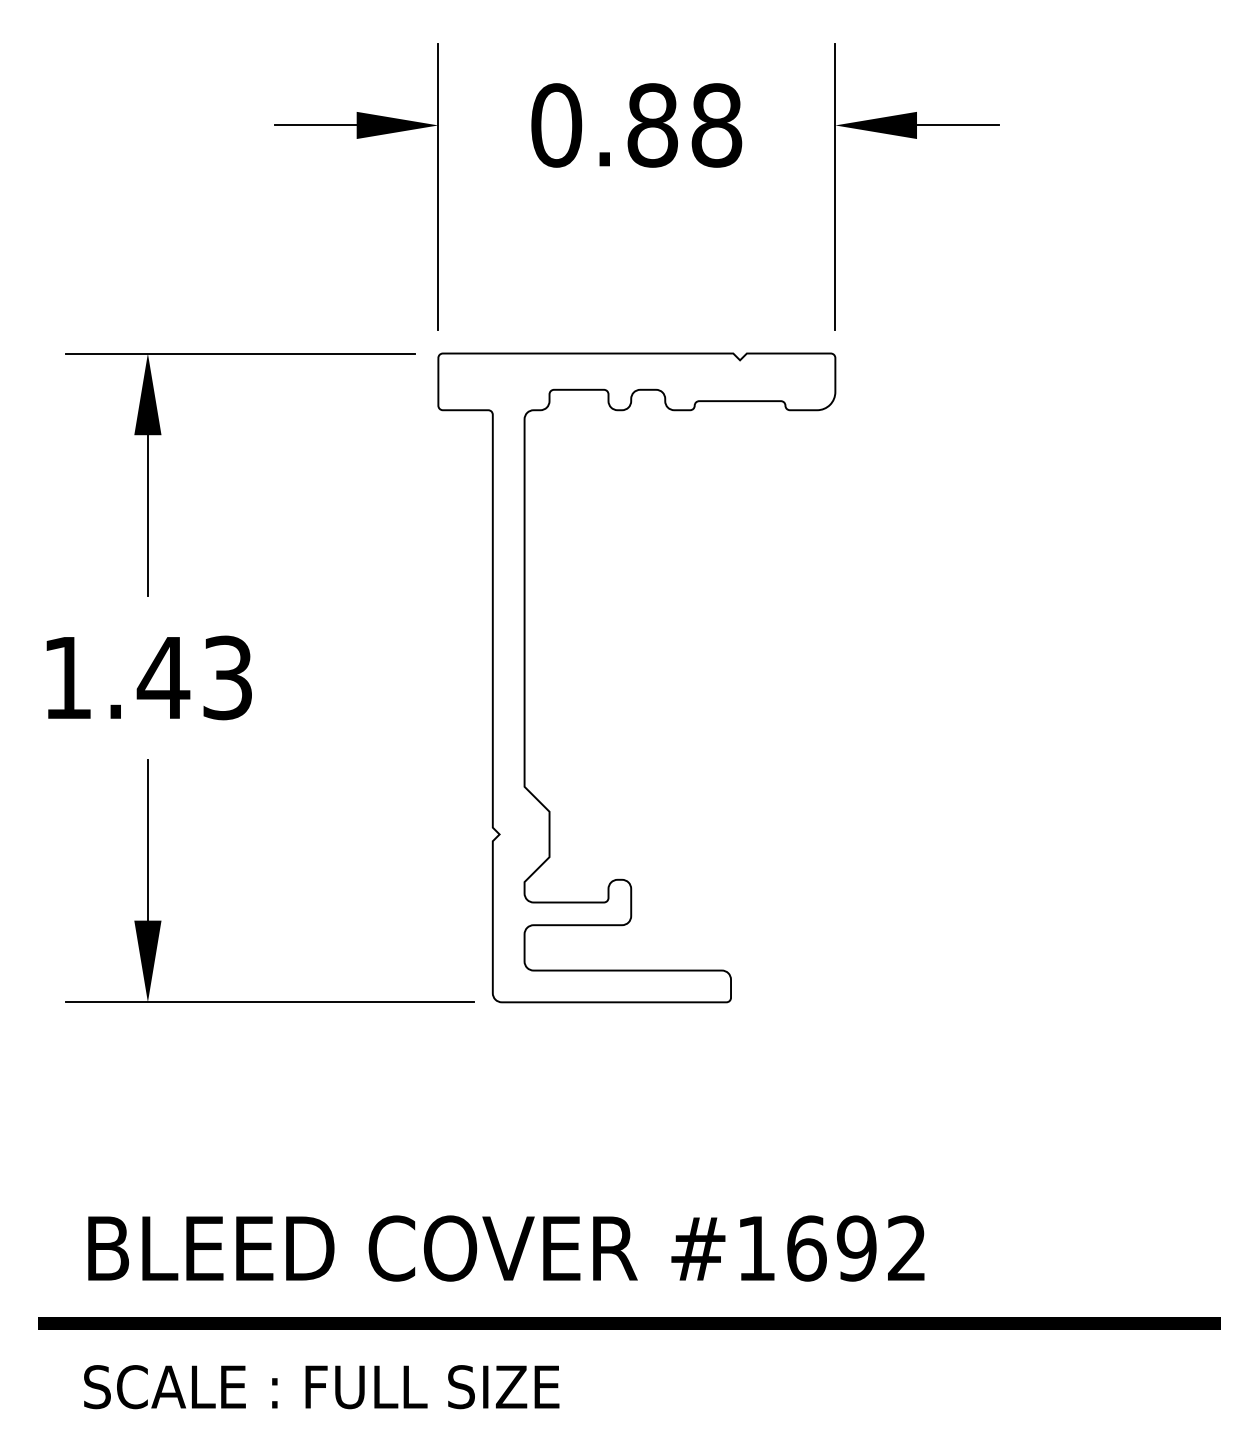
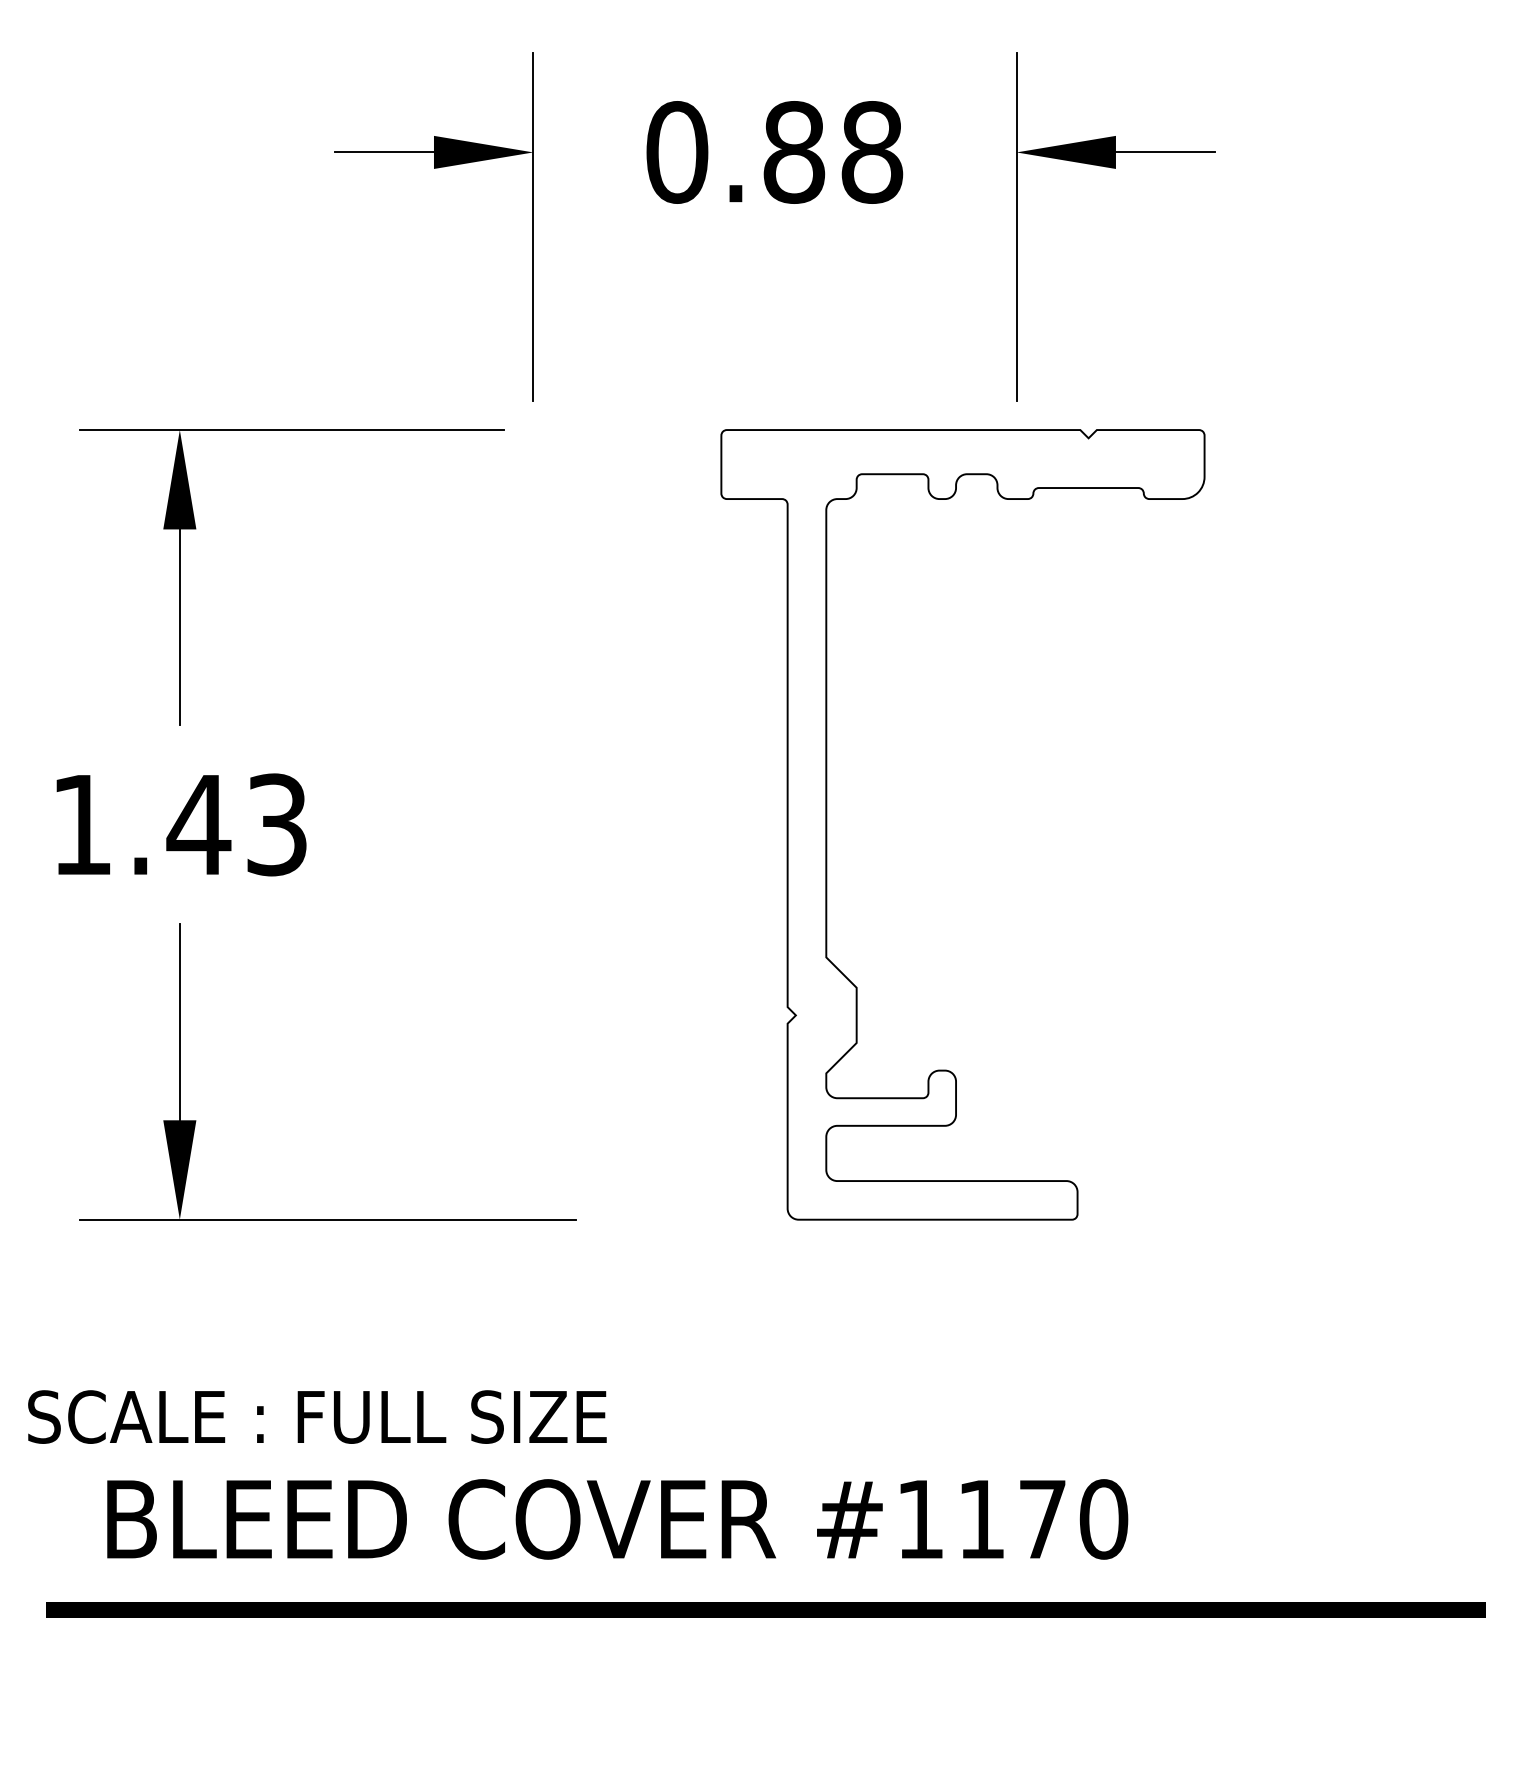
part: (525, 677) -> (827, 824), moved
text: (857, 1248) -> (1043, 1519), #1692 -> #1170
text: (321, 1386) -> (317, 1416), moved

